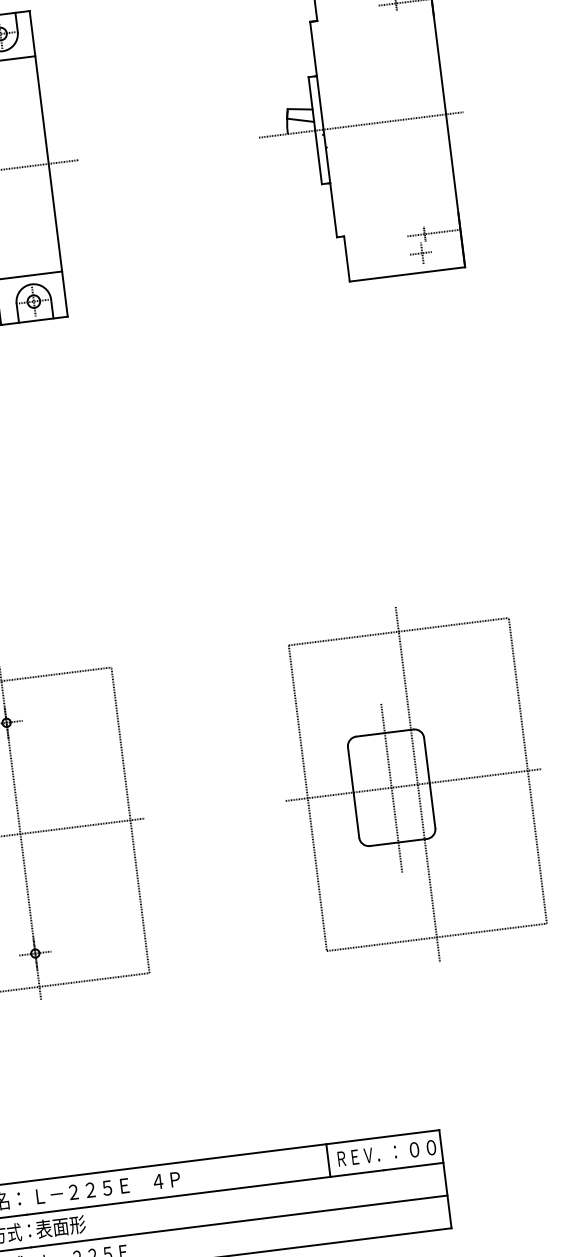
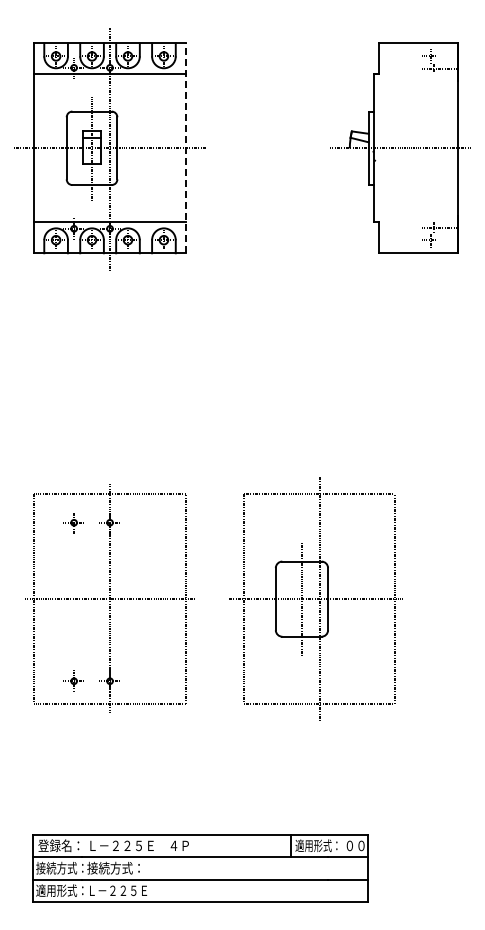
line: (48, 164) -> (185, 148), solid -> dashed
part: (411, 784) -> (315, 598), moved
text: (361, 1155) -> (313, 845), ＲＥＶ．： -> 適用形式：
text: (74, 1224) -> (113, 867), 表面形 -> 接続方式：

